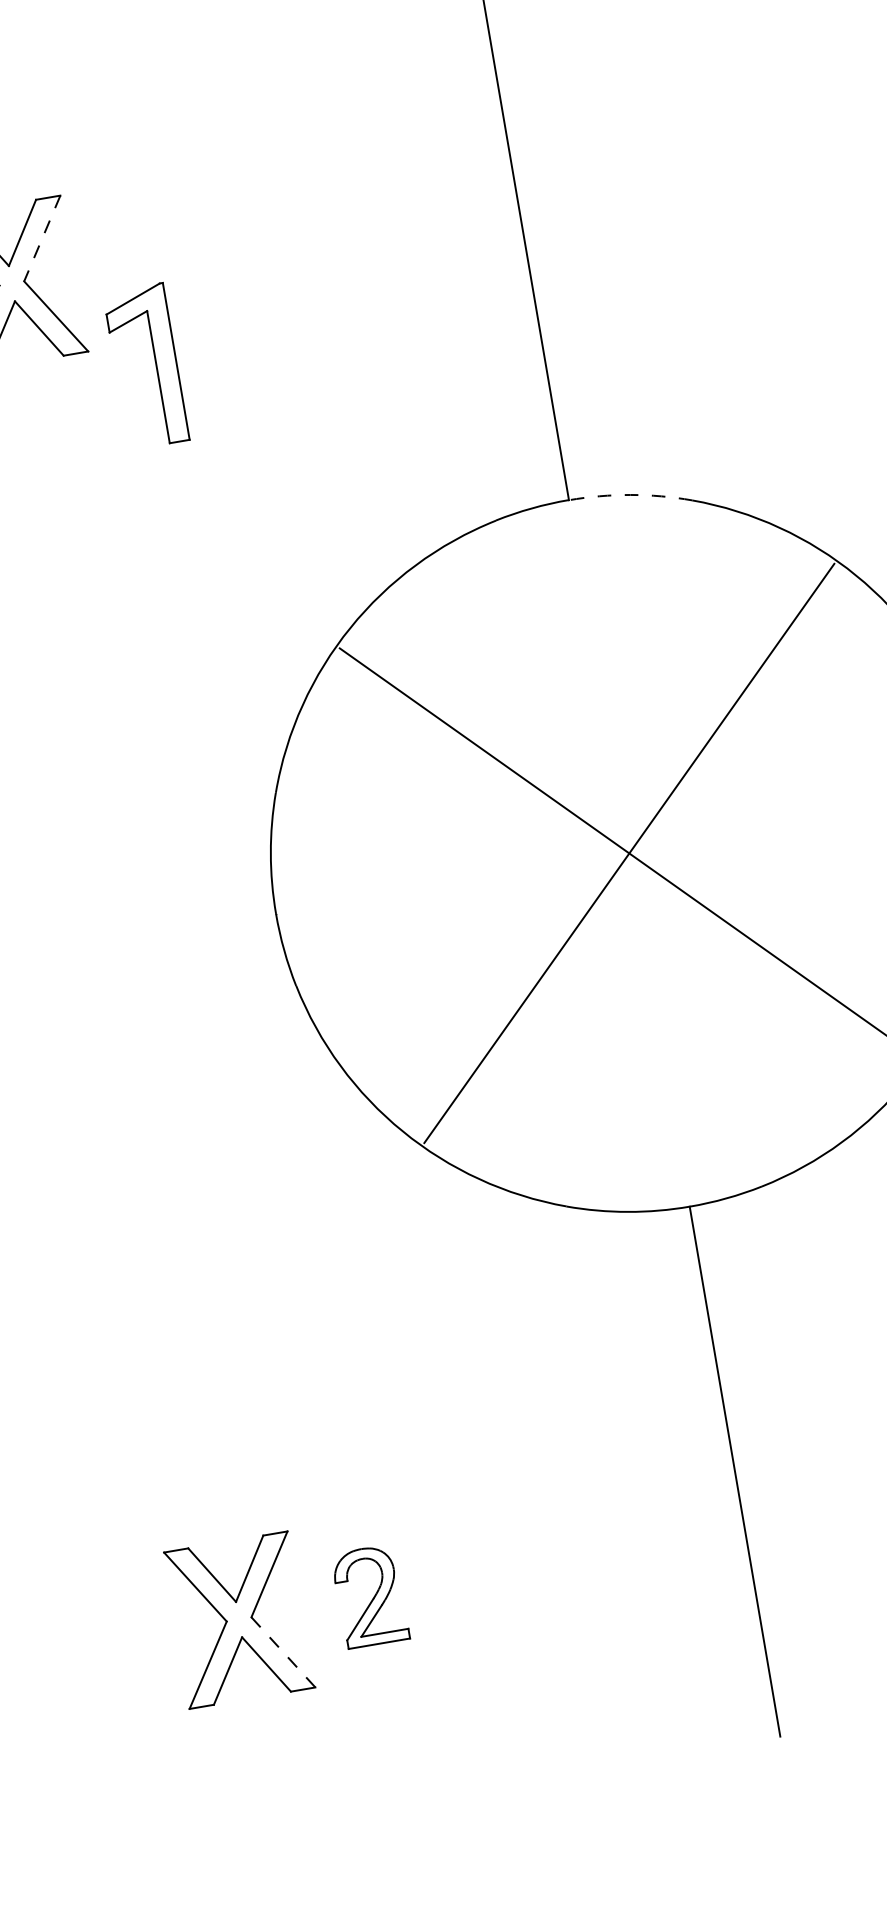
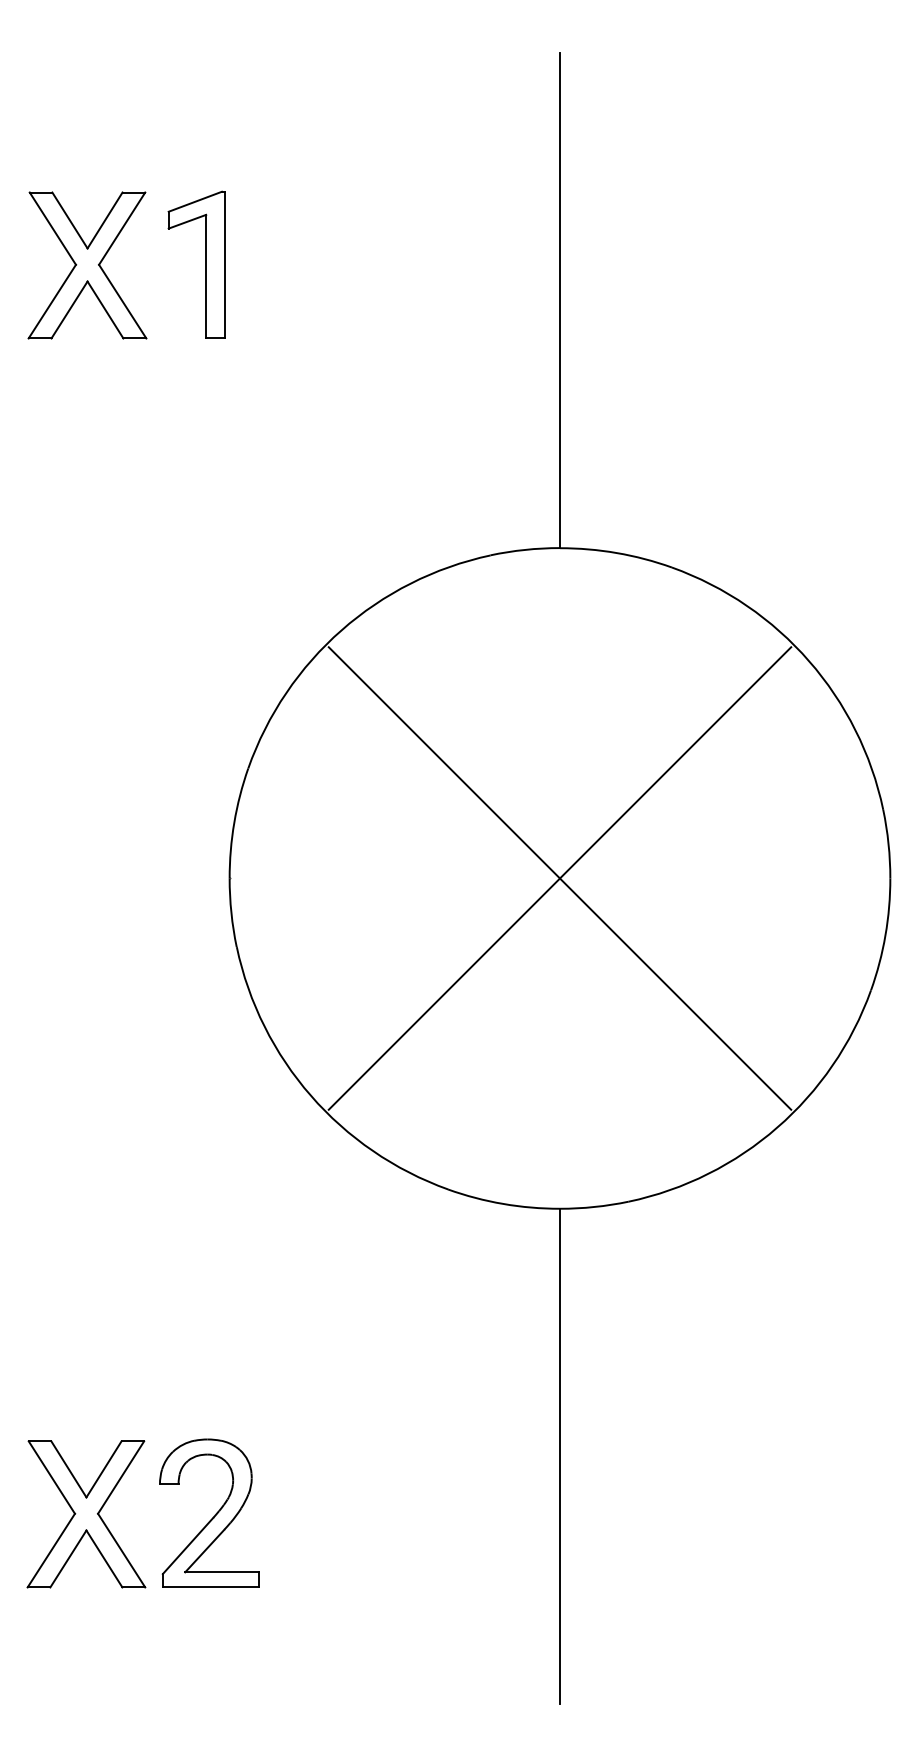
line: (42, 238) -> (122, 228), dashed -> solid
part: (155, 364) -> (205, 264), moved
arc: (630, 495) -> (616, 553), dashed -> solid
part: (370, 1595) -> (209, 1512), size x1.67
line: (283, 1652) -> (121, 1550), dashed -> solid

